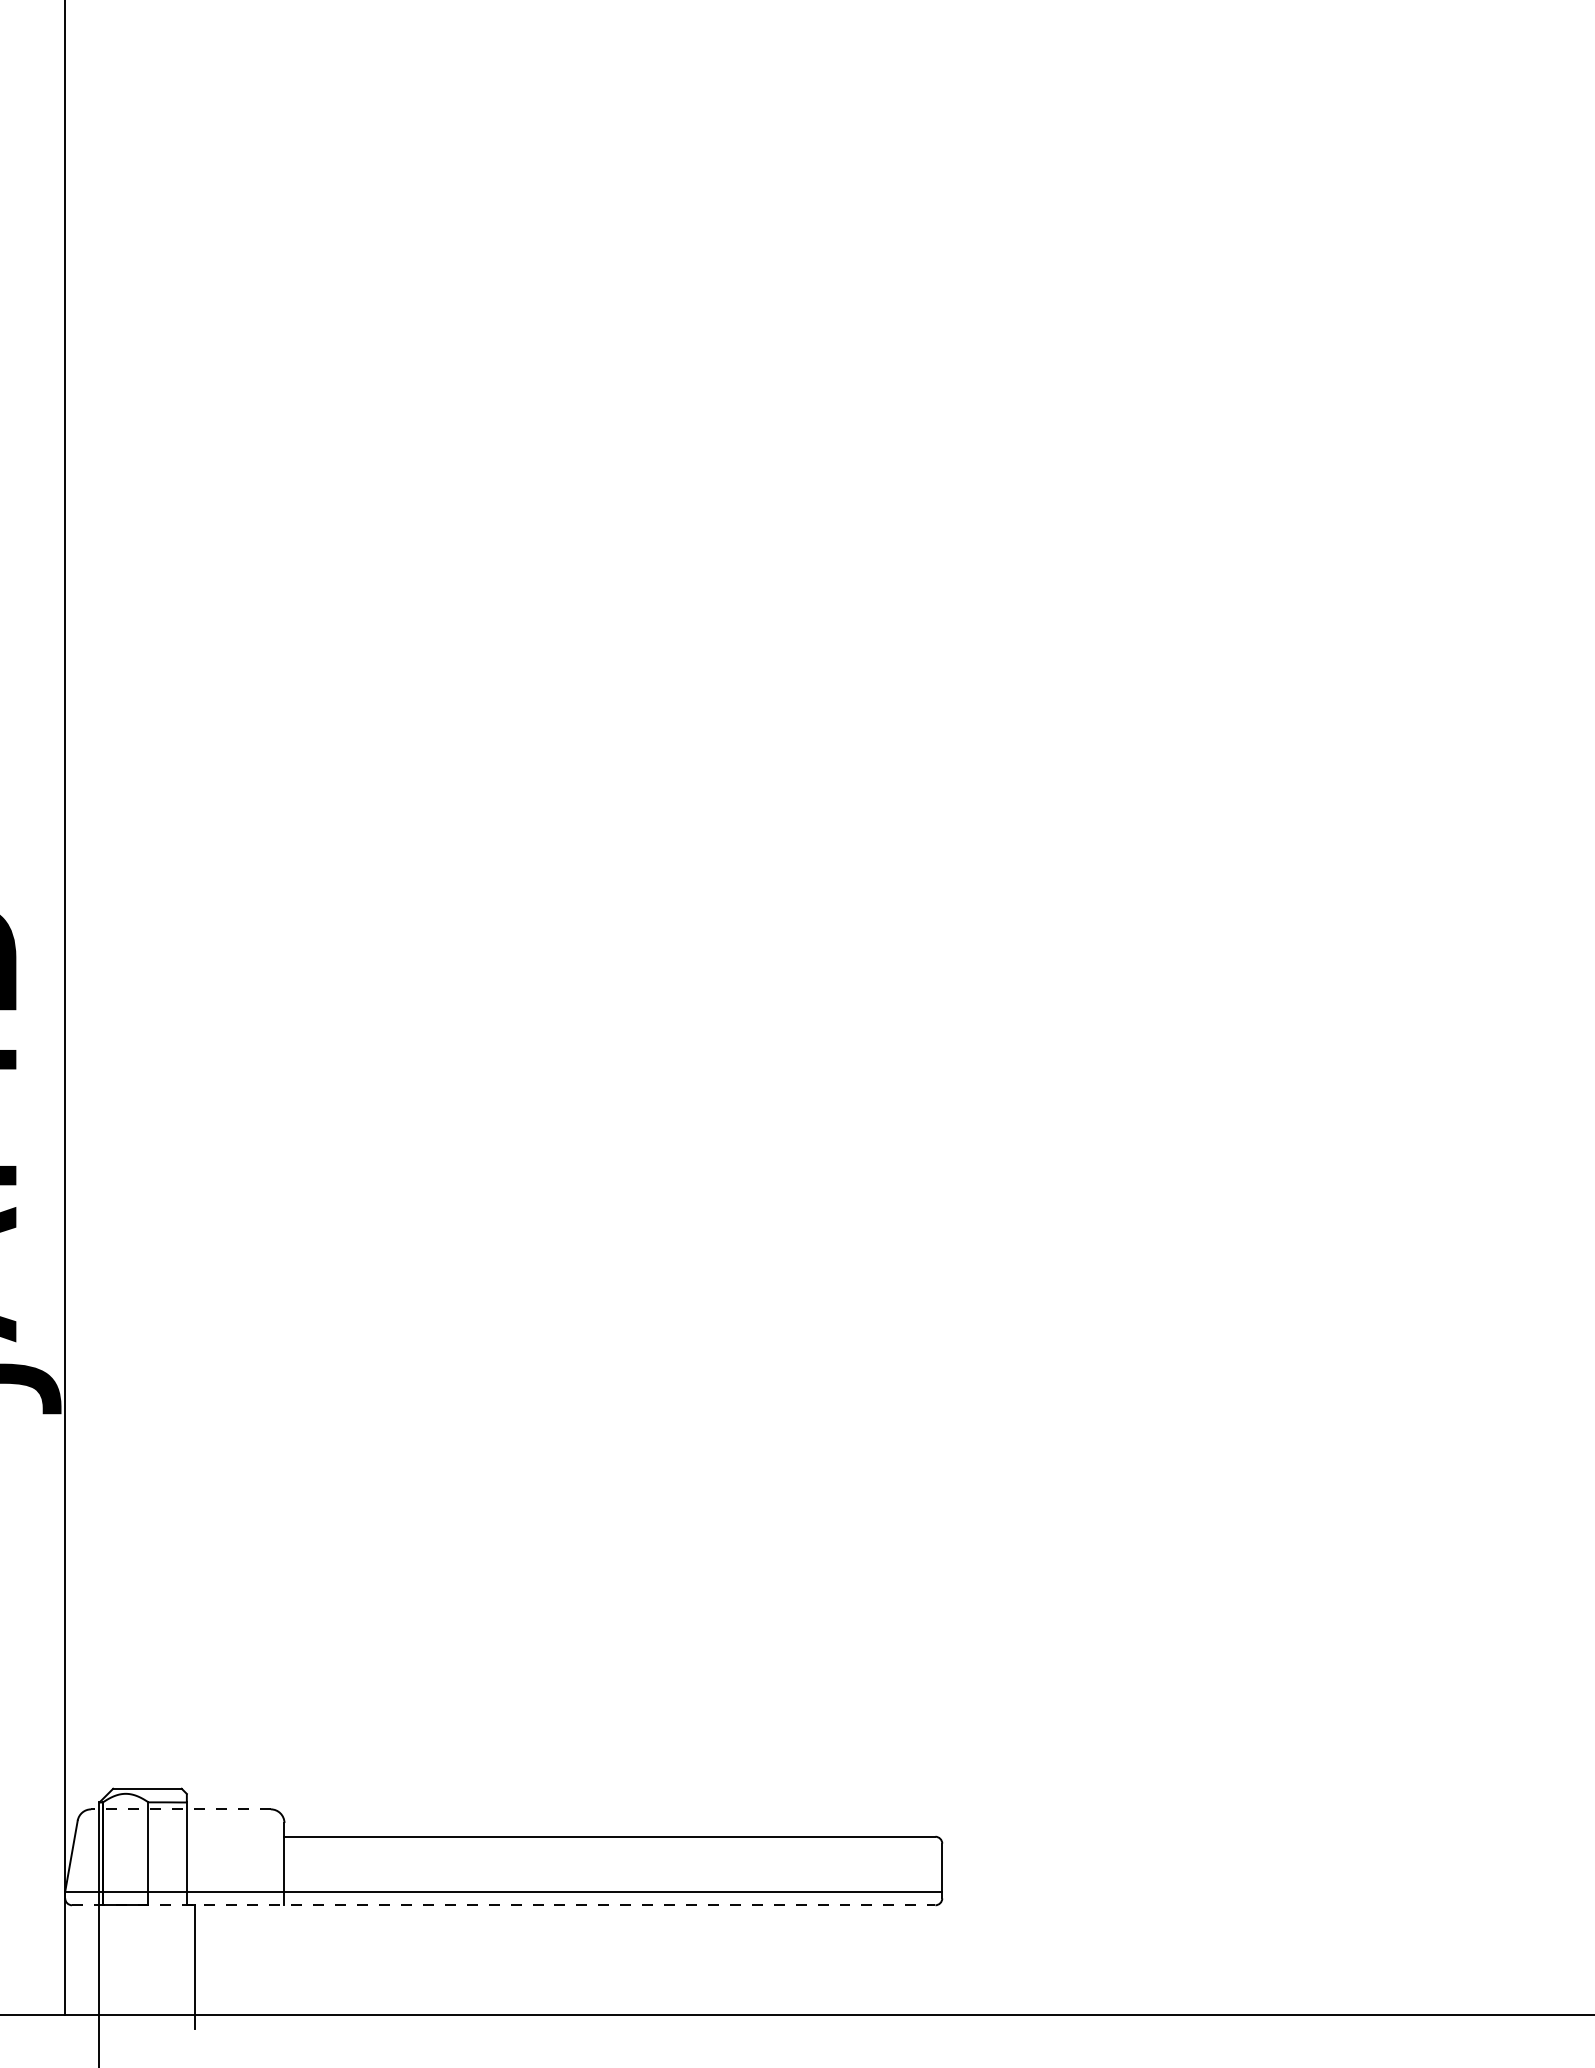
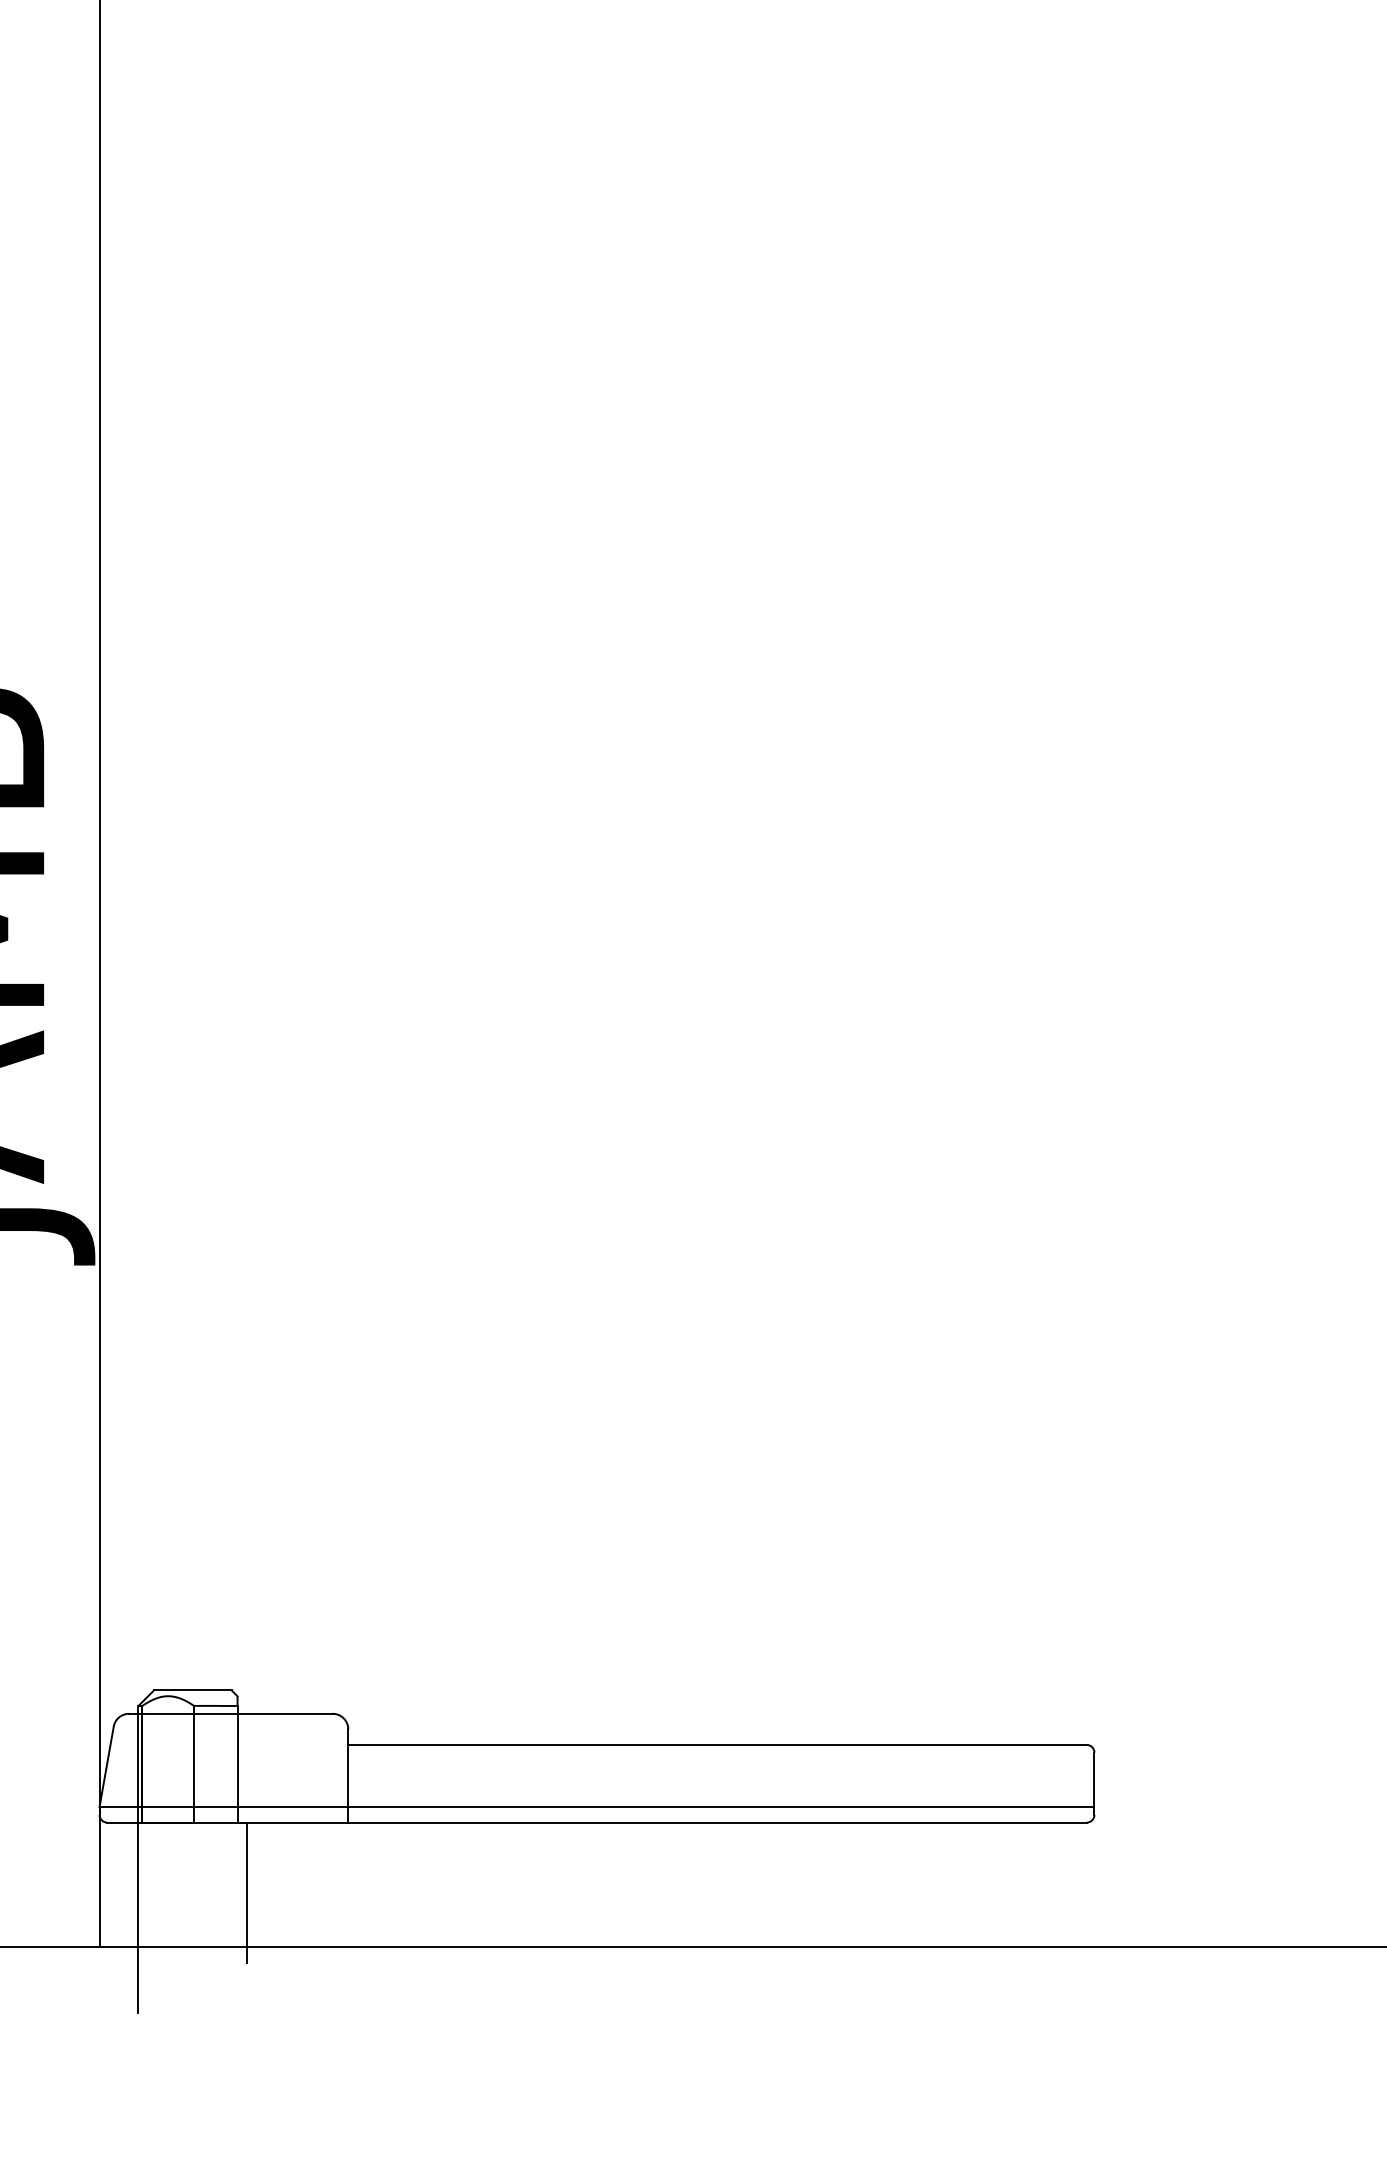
line: (181, 1809) -> (231, 1713), dashed -> solid
line: (503, 1905) -> (596, 1822), dashed -> solid

